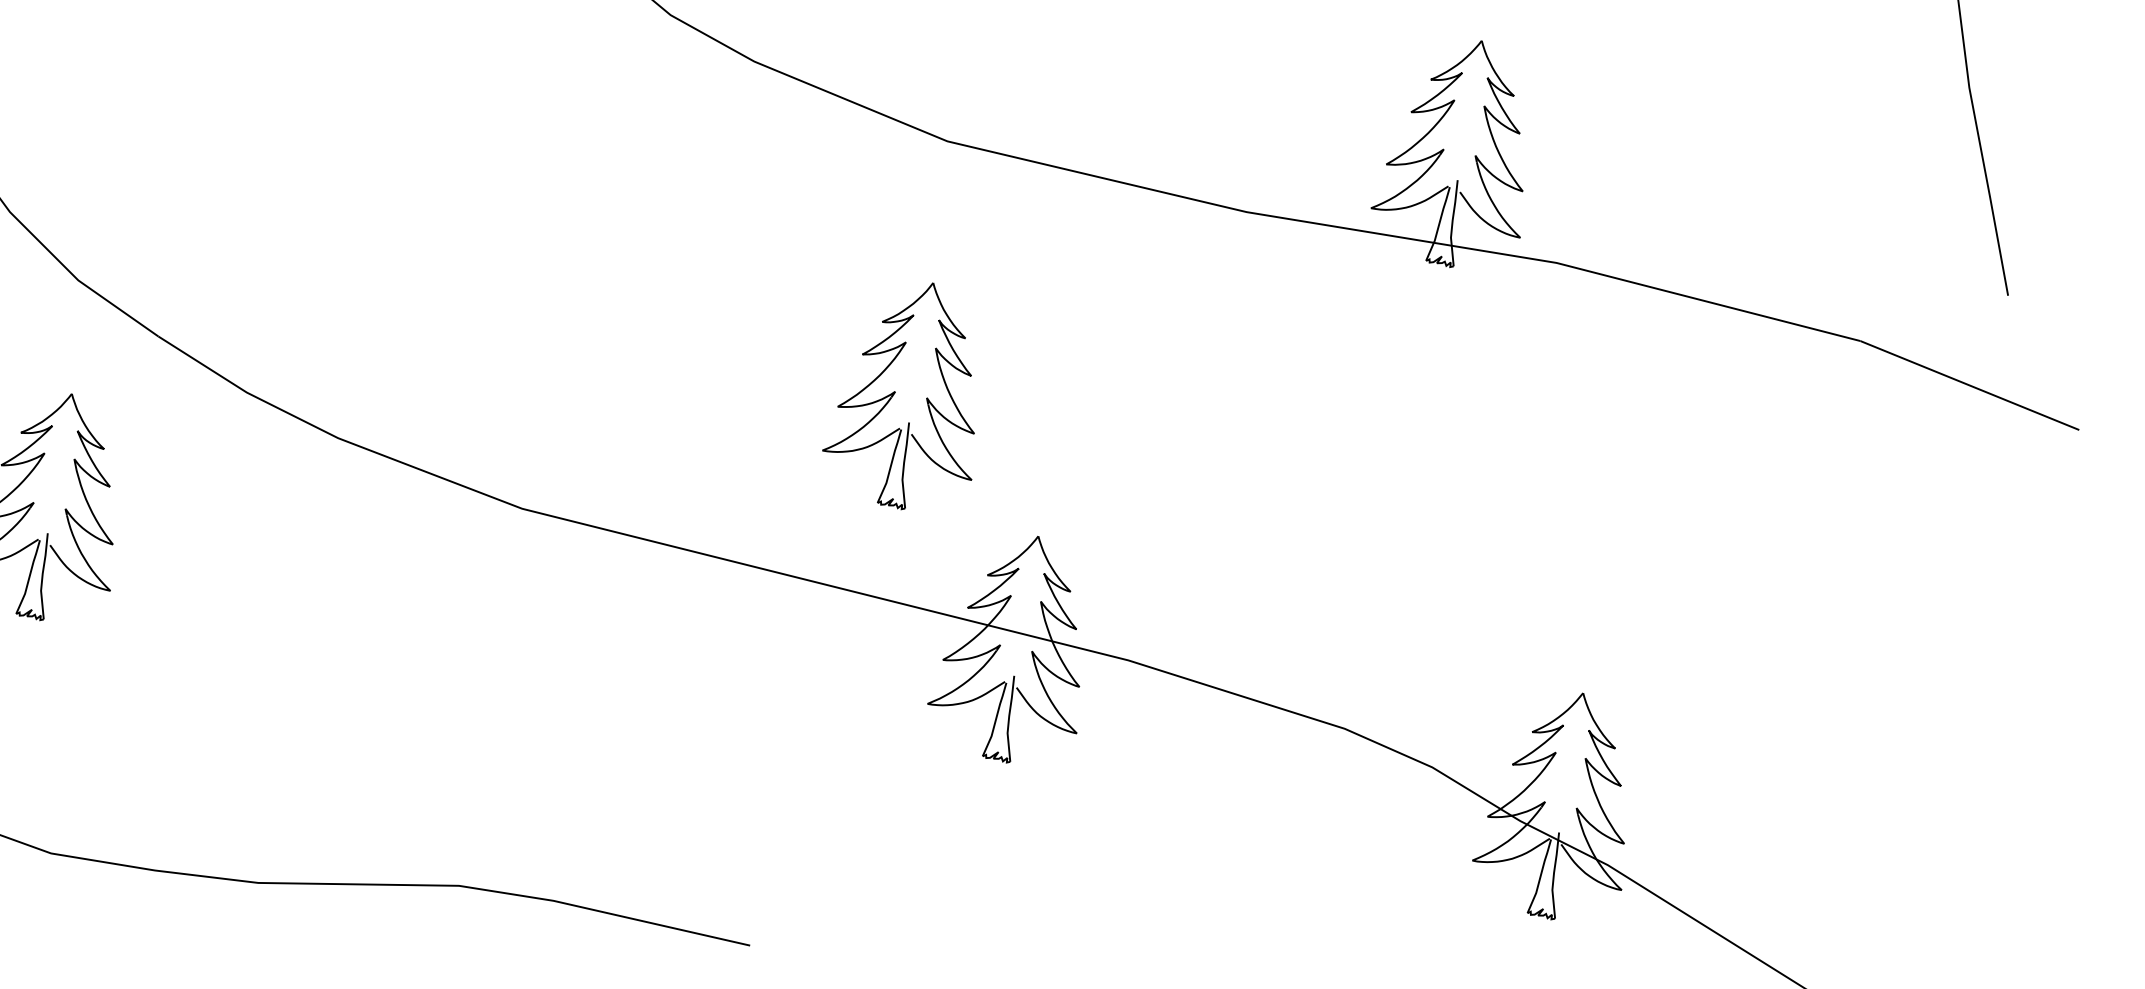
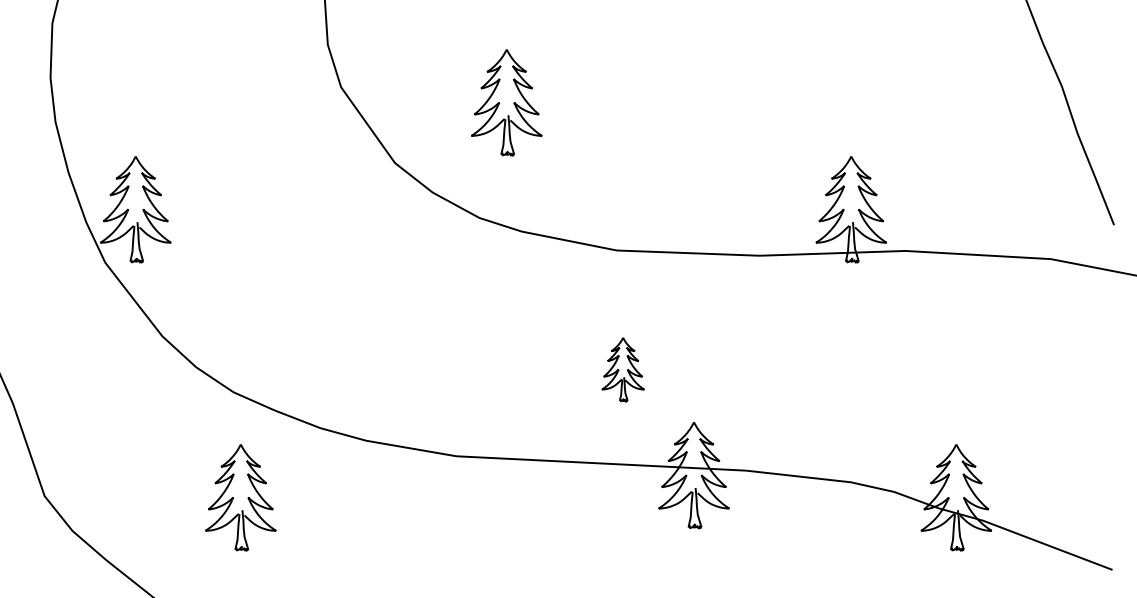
part: (909, 394) -> (622, 369), size x0.6

